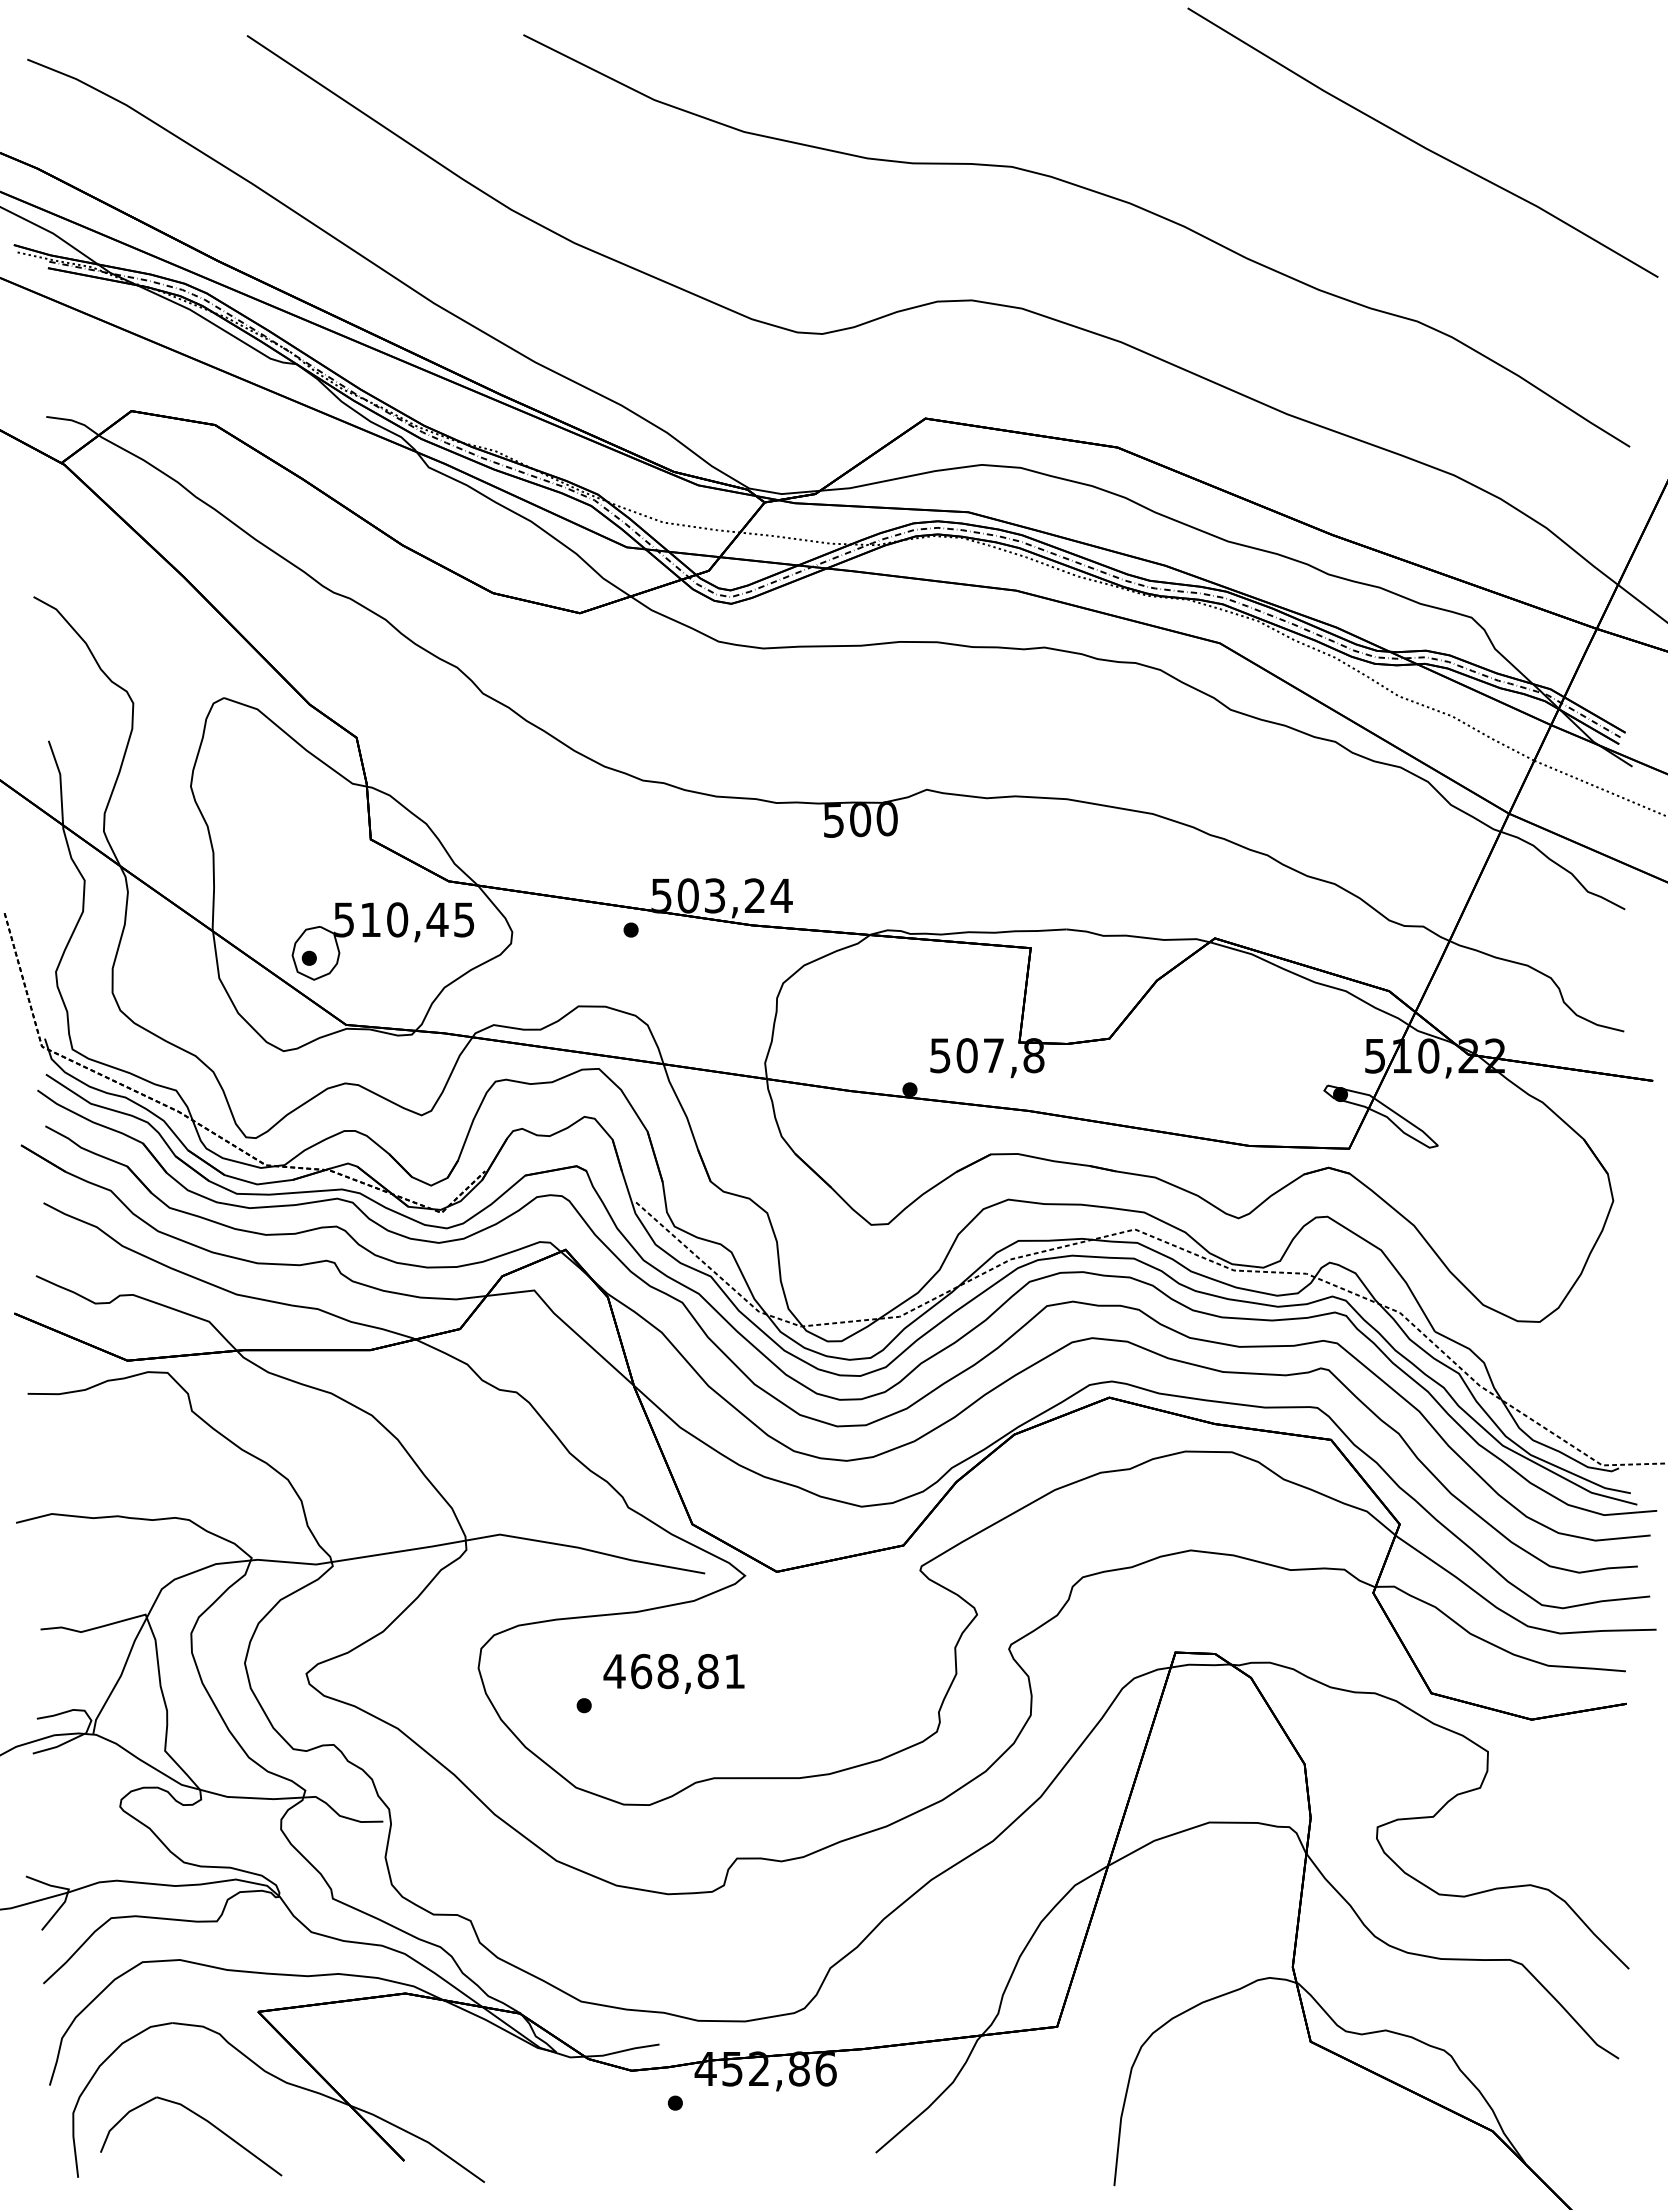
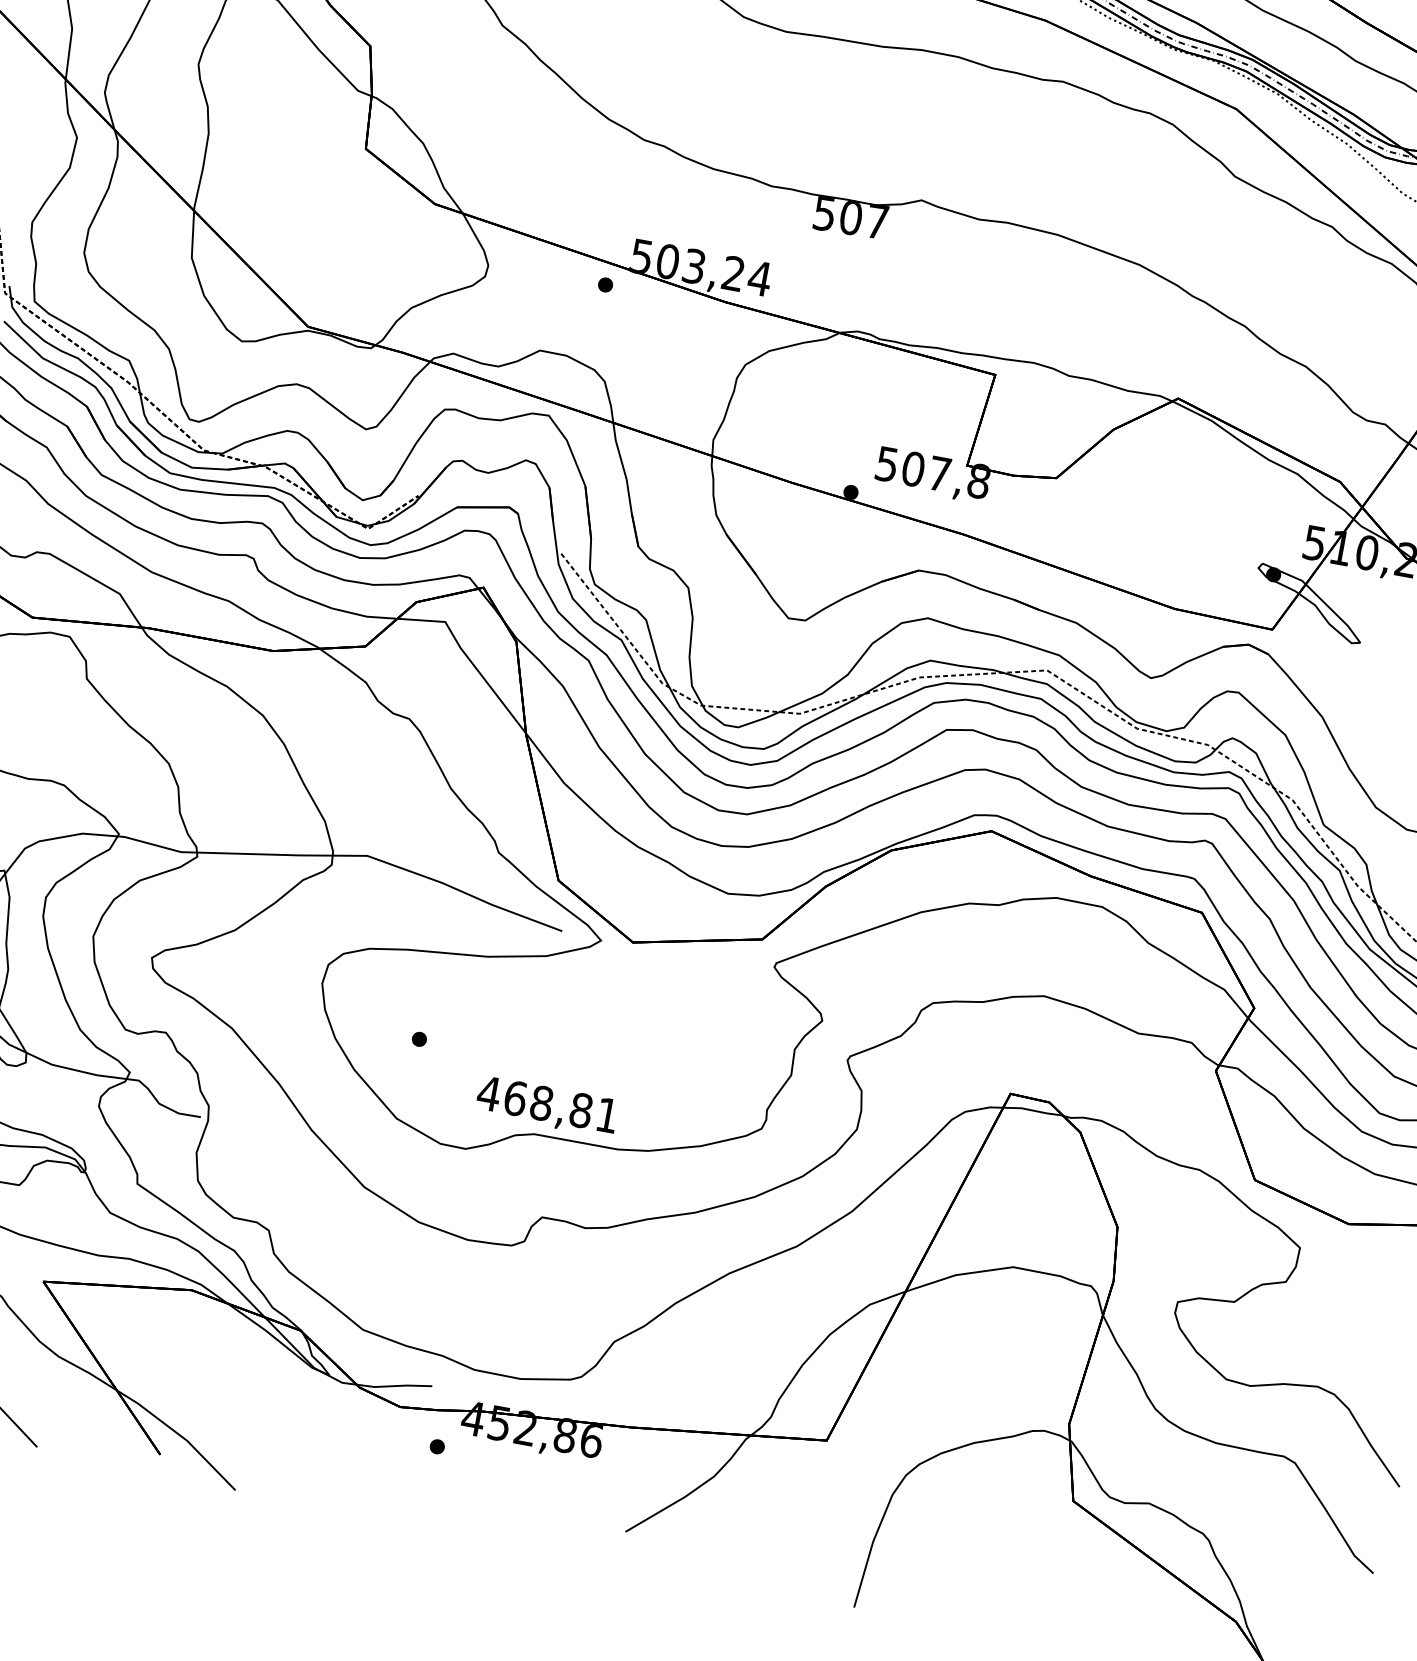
text: (886, 818) -> (876, 221), 500 -> 507
part: (382, 941) -> (358, 251), removed
text: (673, 1673) -> (546, 1106), moved

